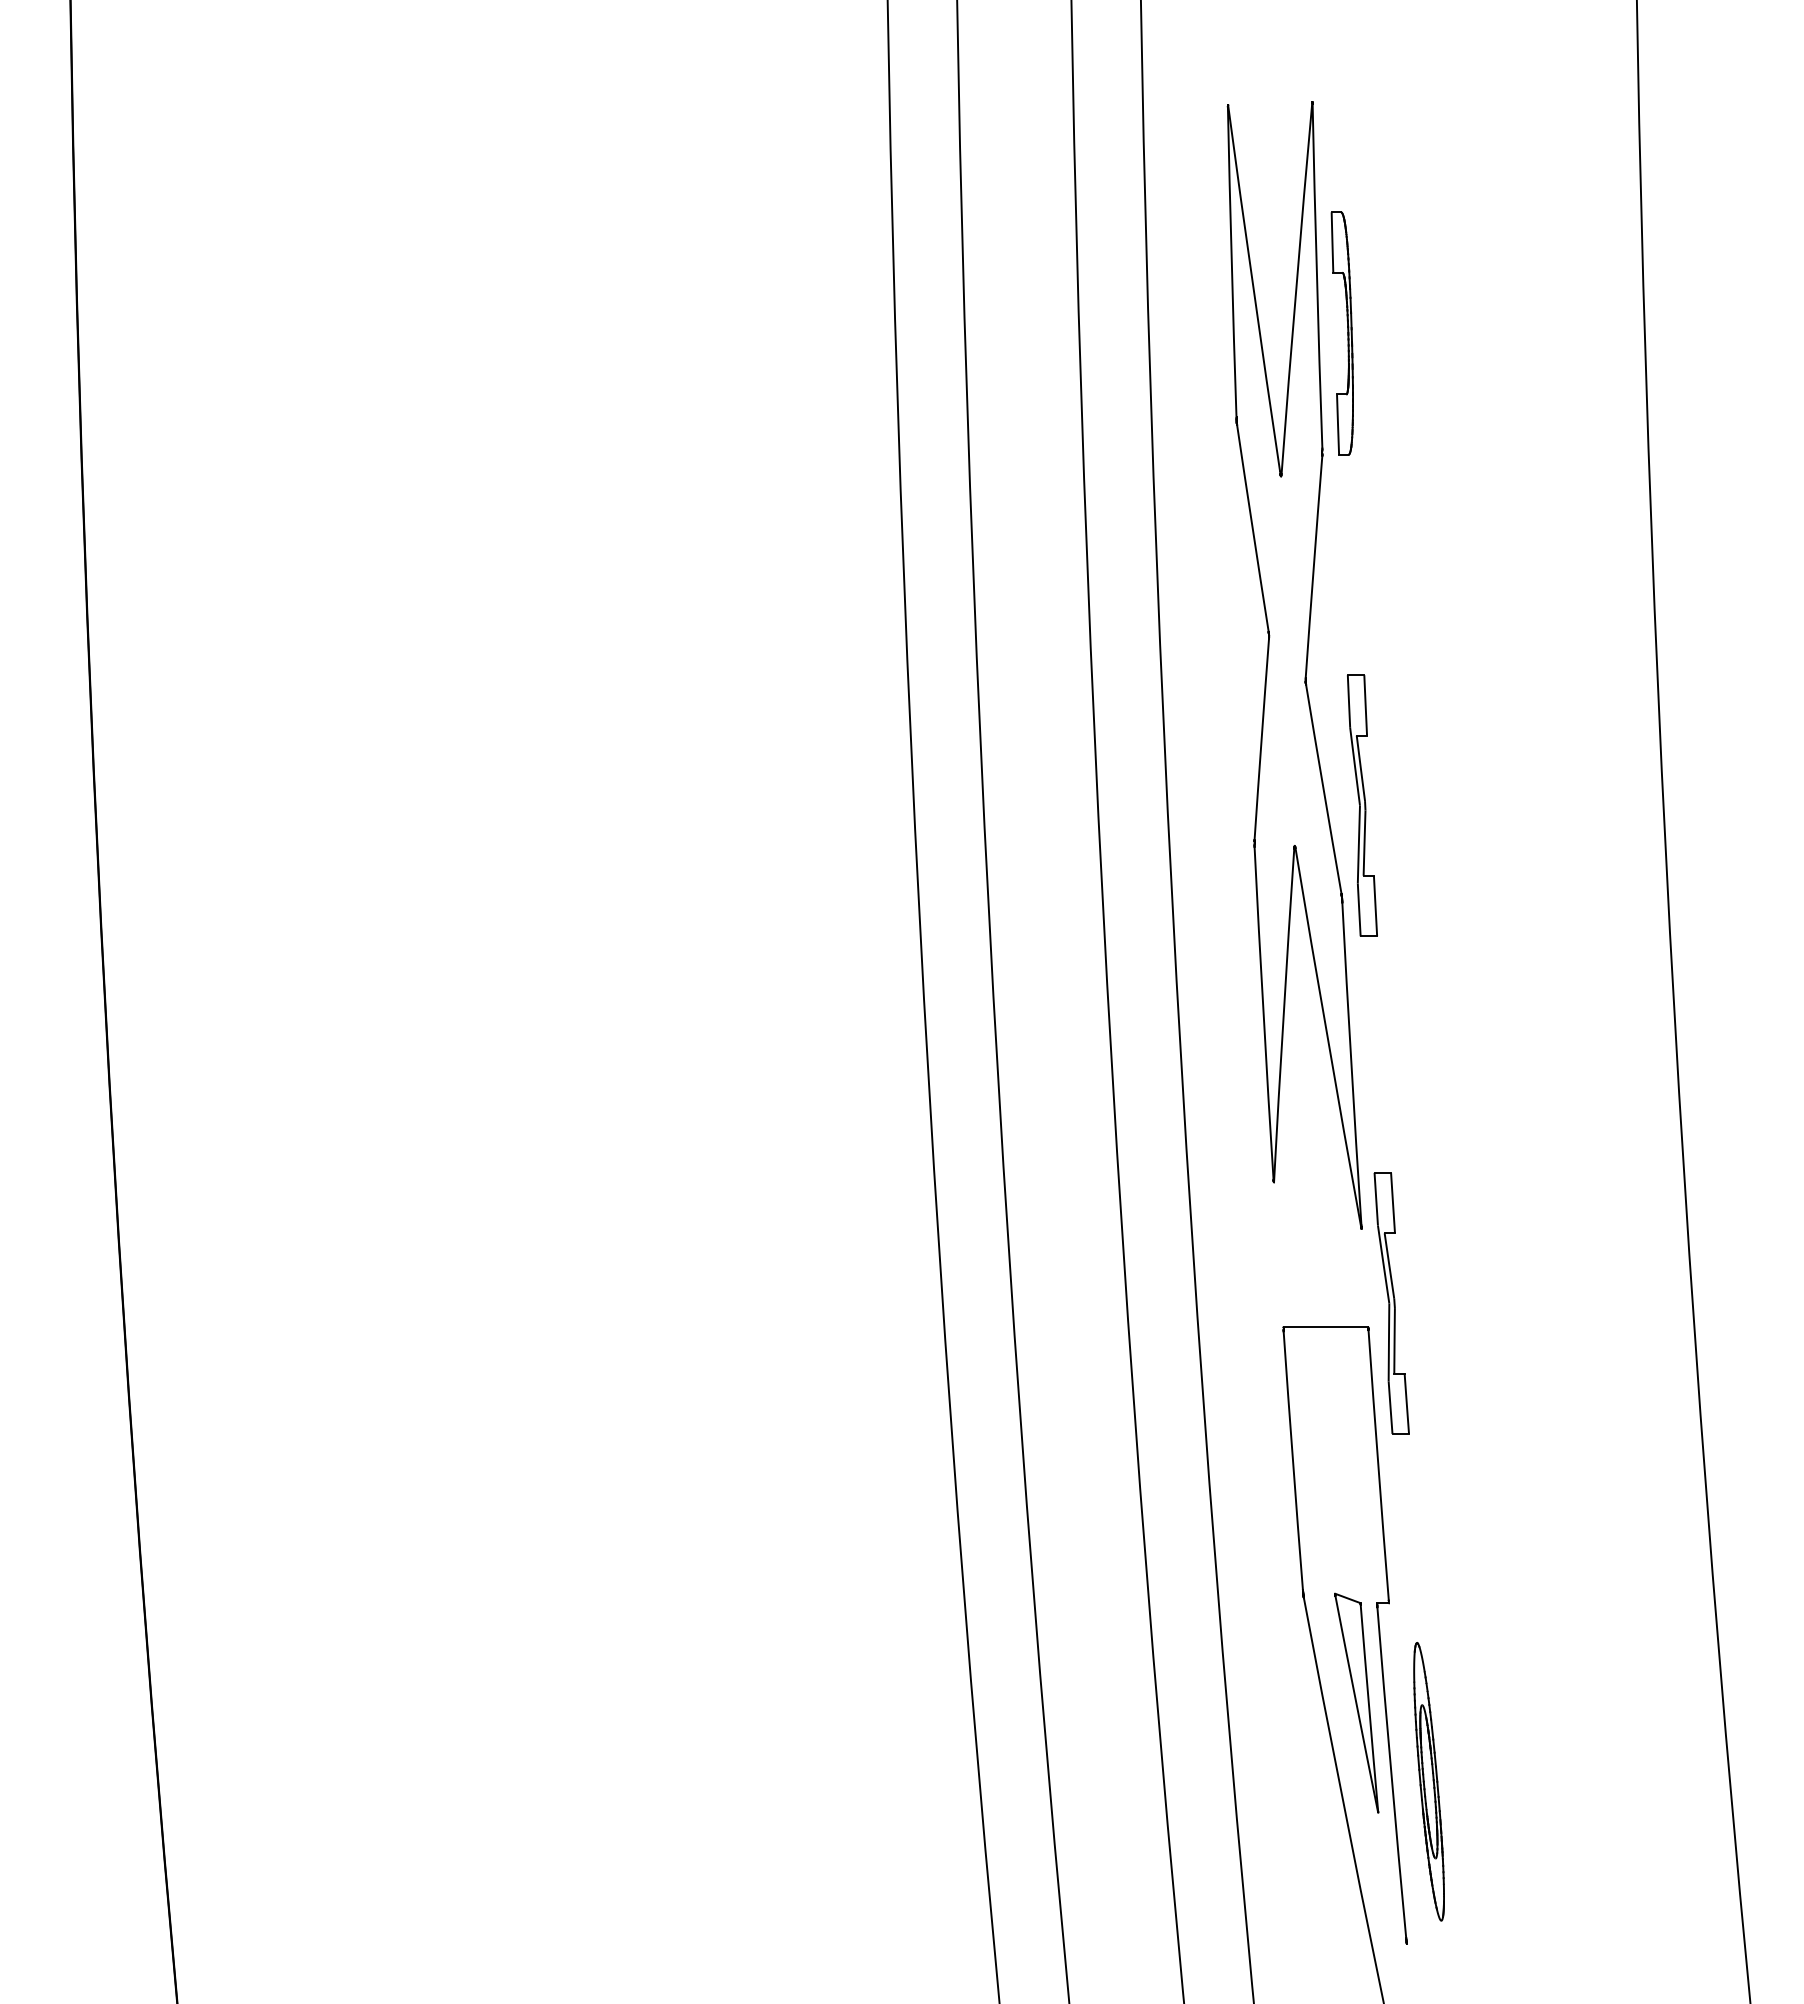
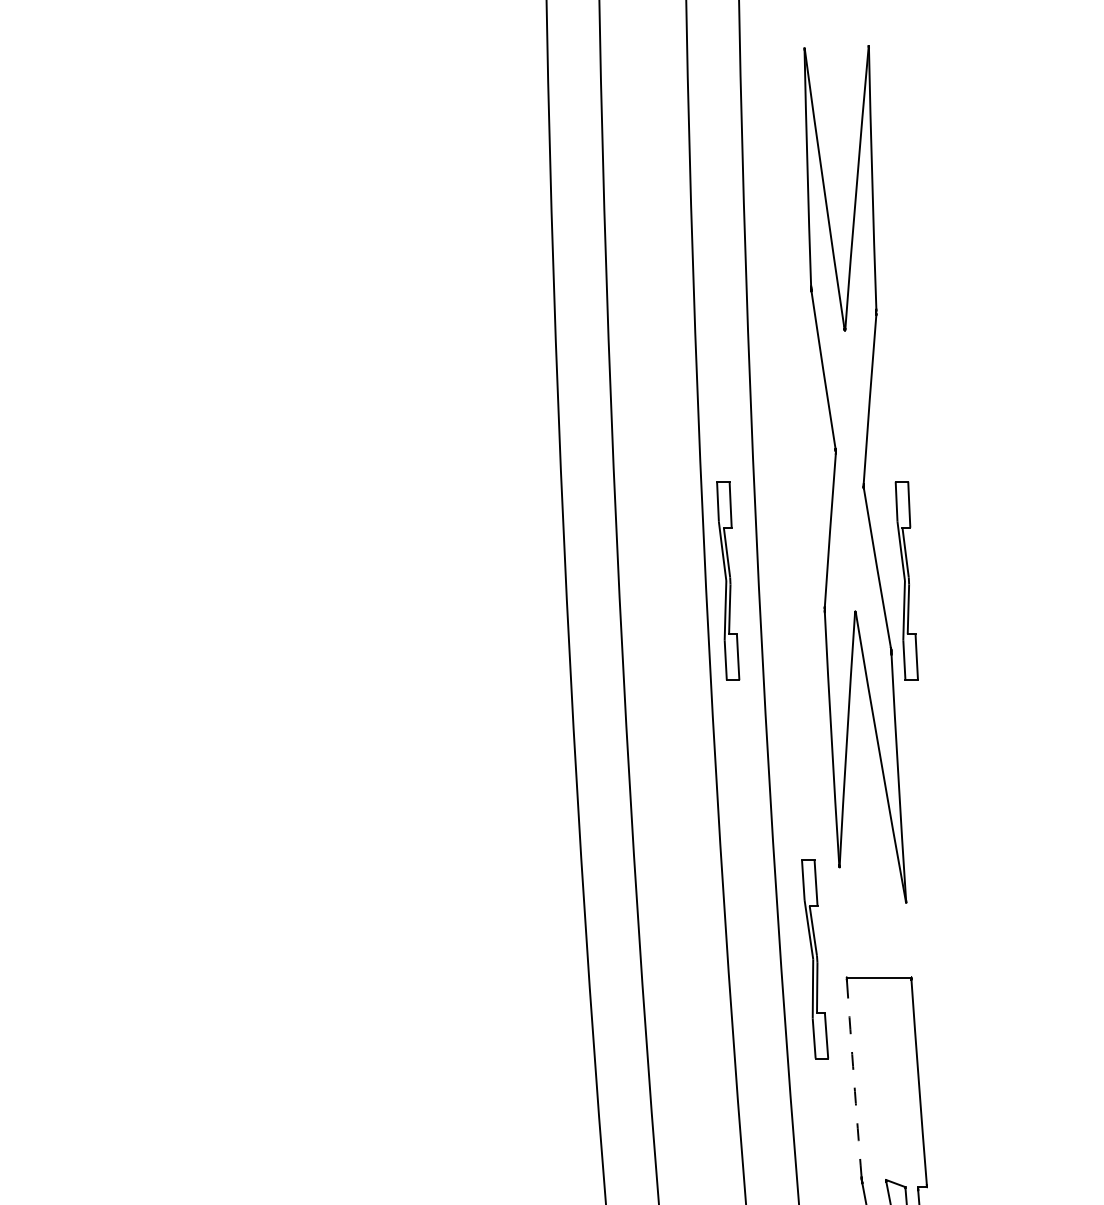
part: (1341, 333) -> (890, 222), removed
part: (1127, 805) -> (728, 580), added
part: (1391, 1303) -> (814, 959), moved
arc: (1292, 1460) -> (853, 1078), solid -> dashed

